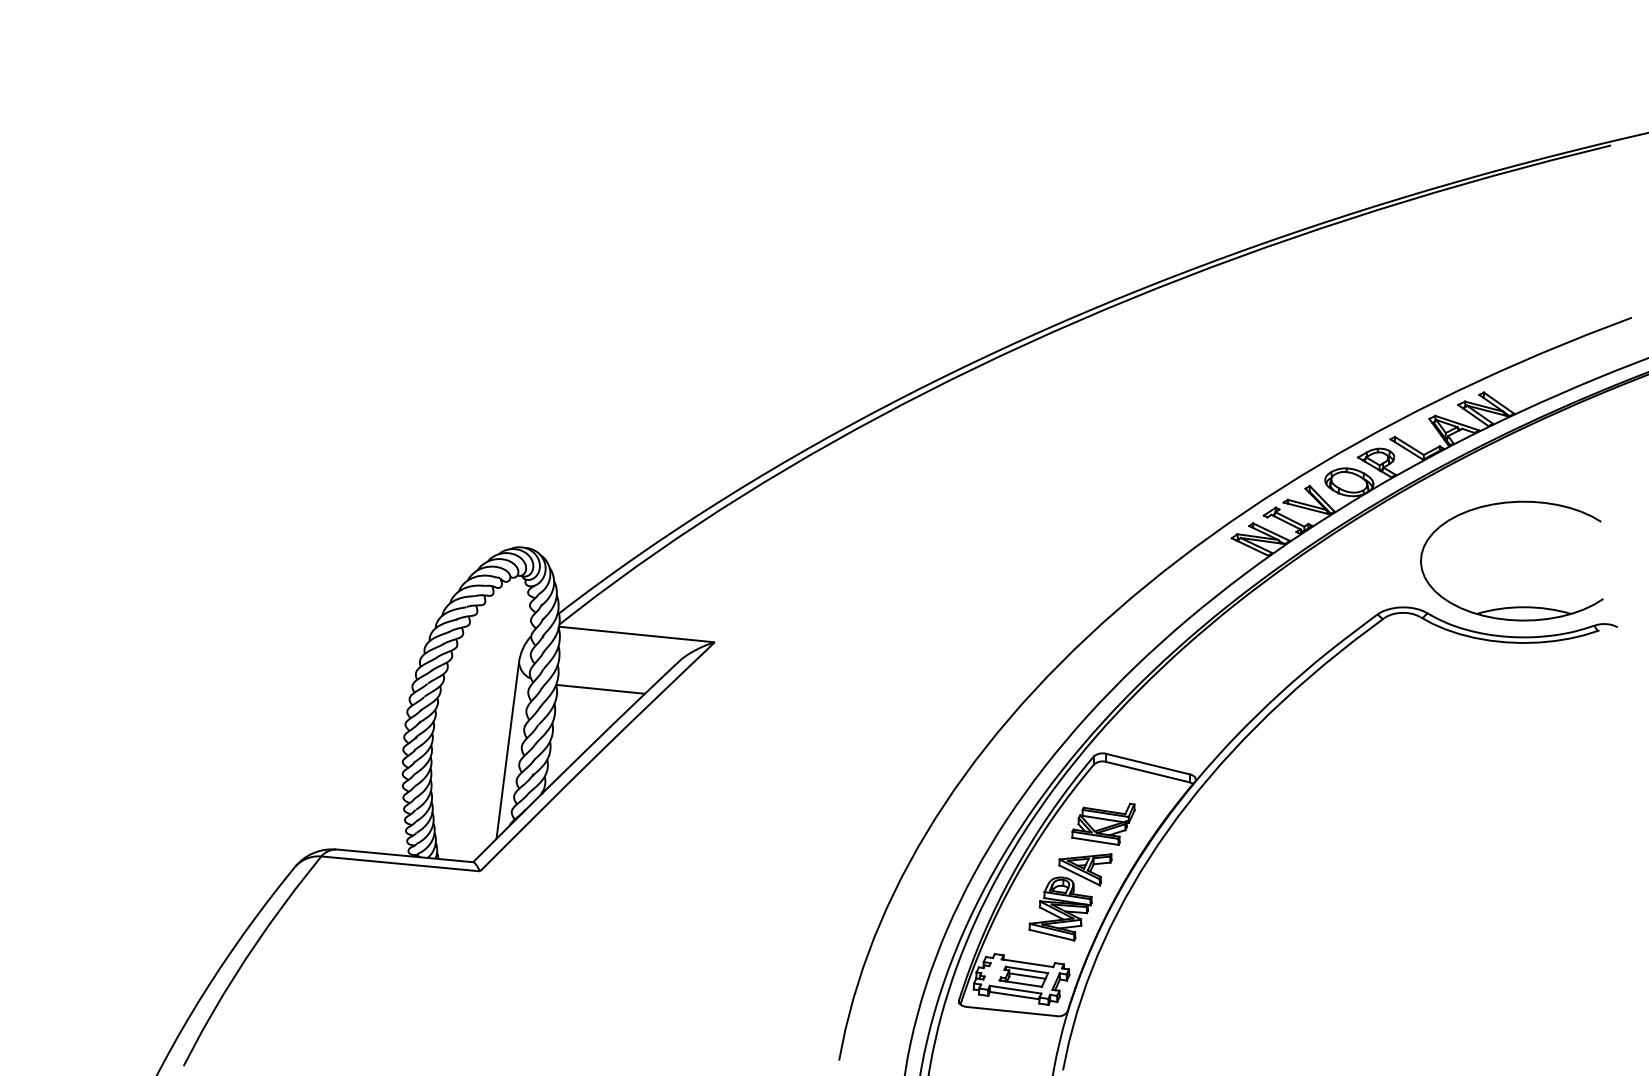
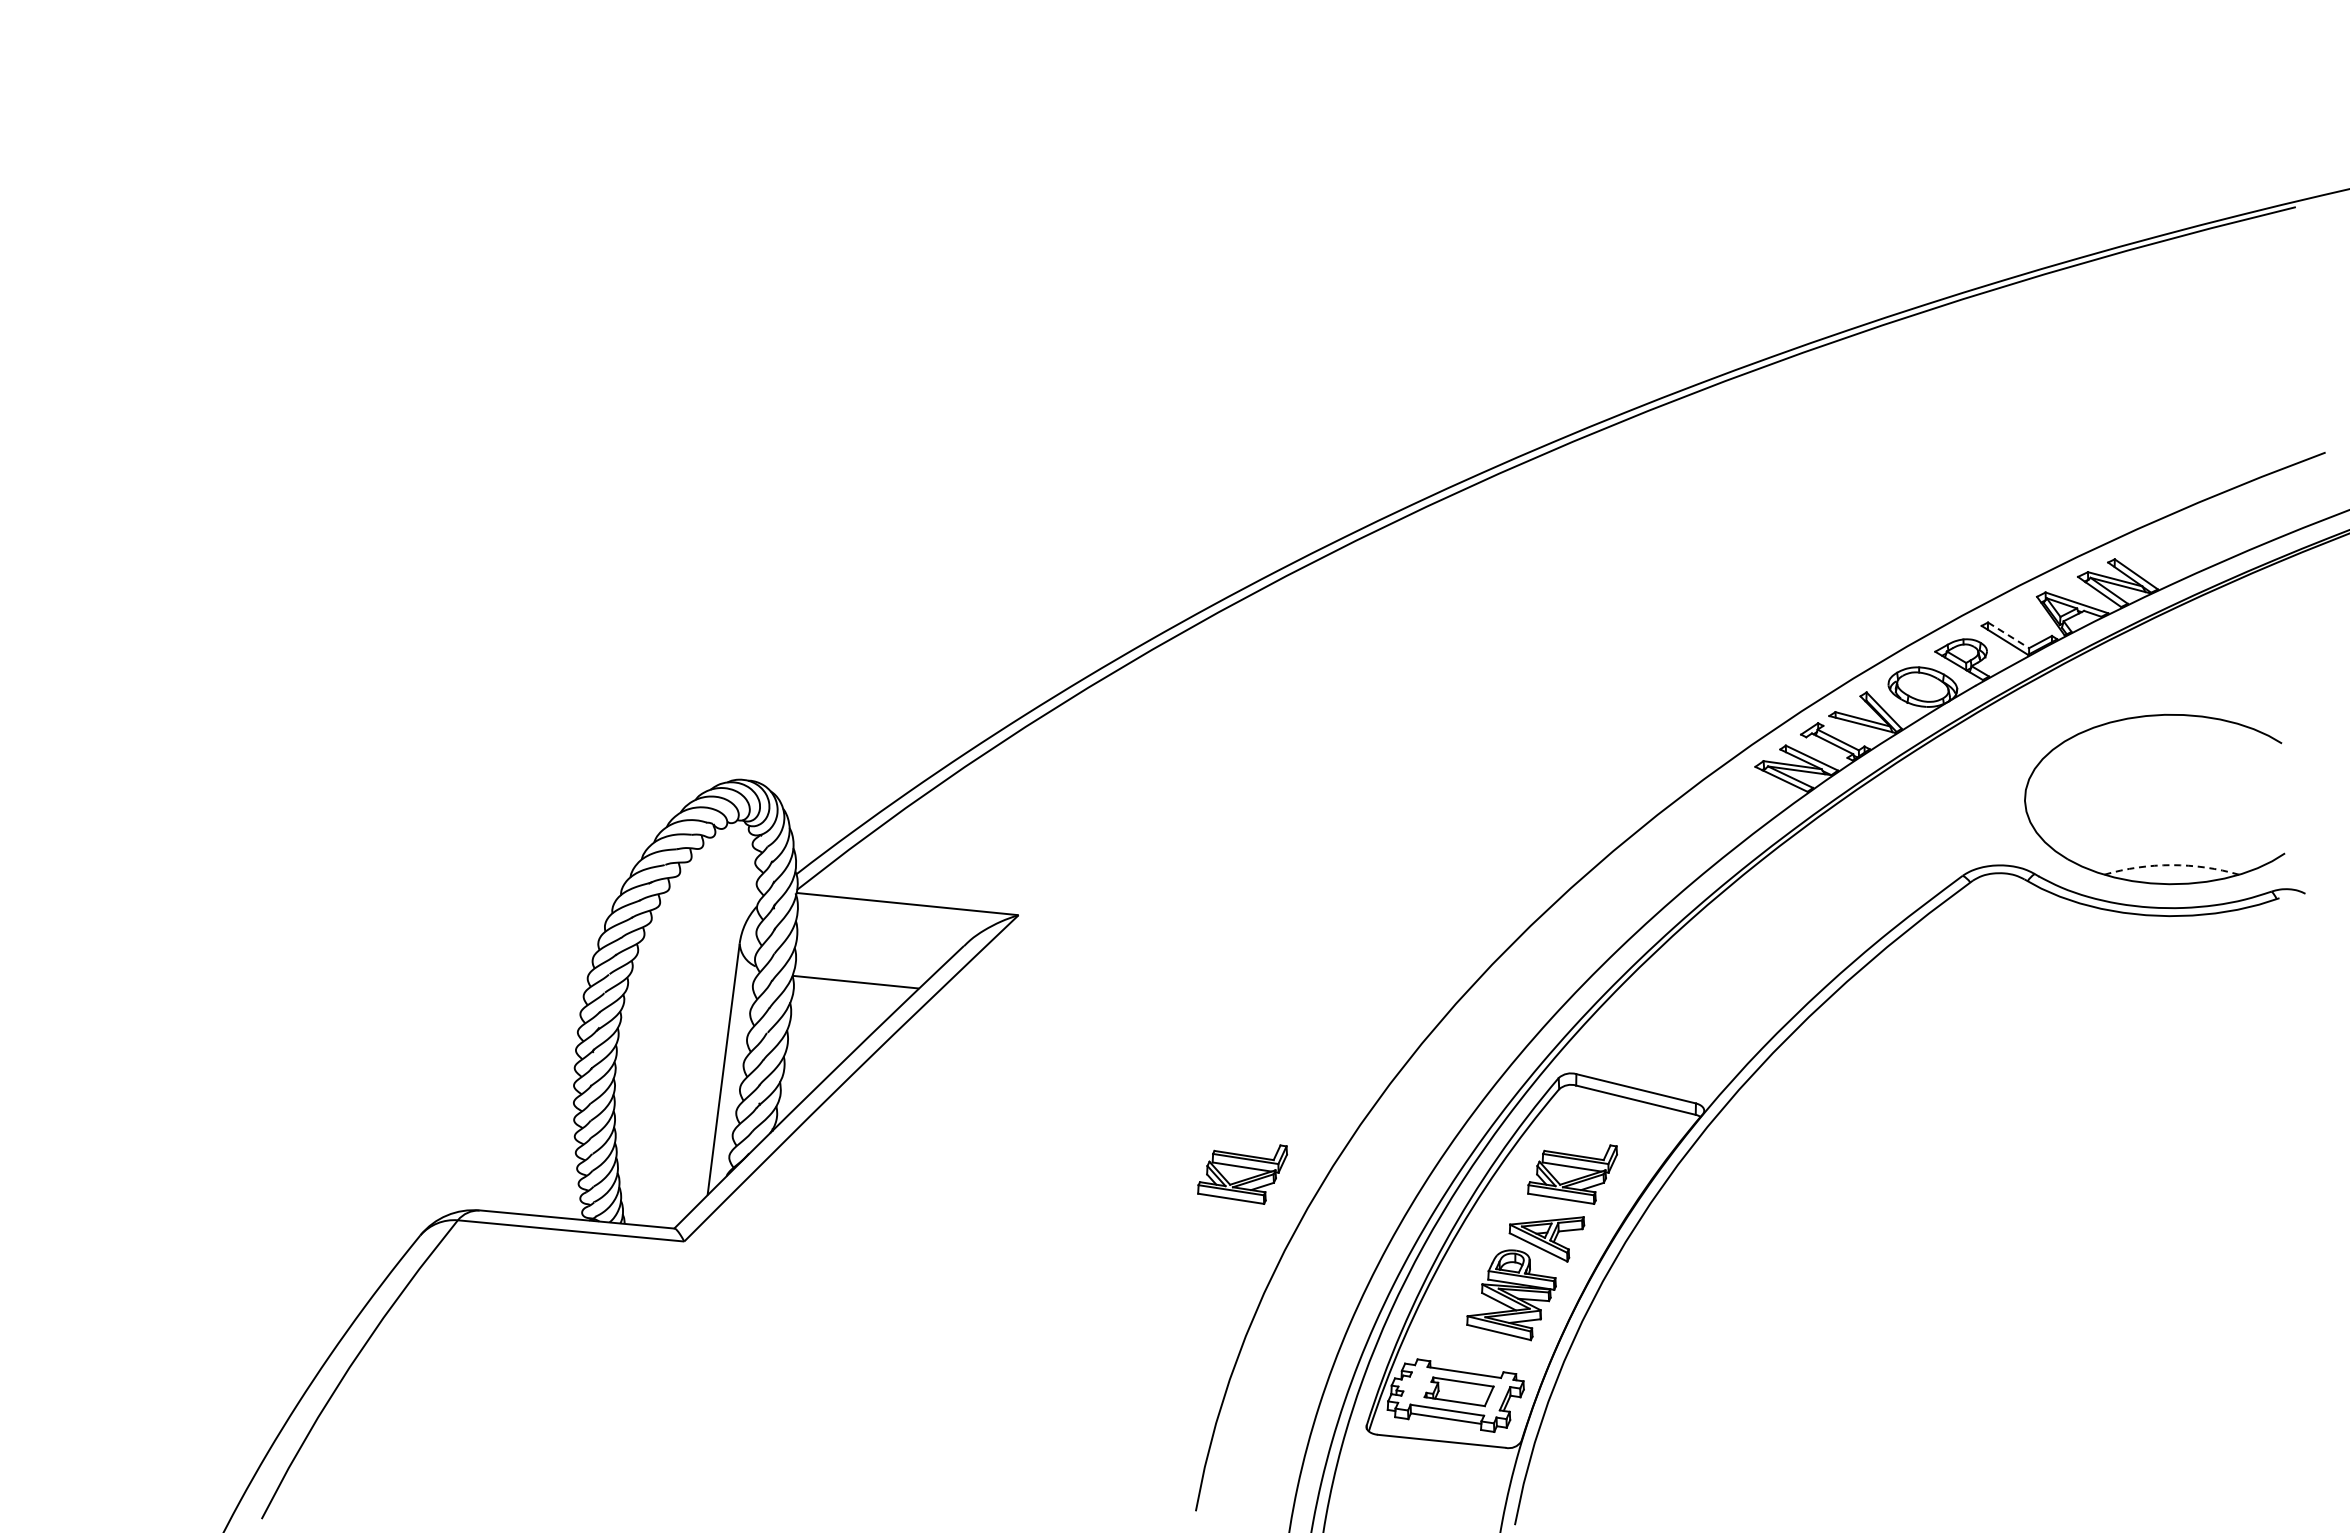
line: (1409, 446) -> (2008, 635), solid -> dashed
arc: (1523, 607) -> (2171, 865), solid -> dashed
part: (871, 824) -> (1242, 1174), added
line: (1026, 975) -> (1463, 1390), removed

